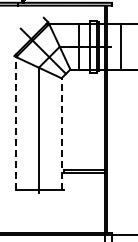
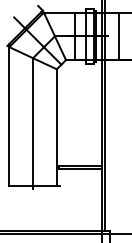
line: (16, 123) -> (9, 116), dashed -> solid
line: (61, 134) -> (56, 128), dashed -> solid

